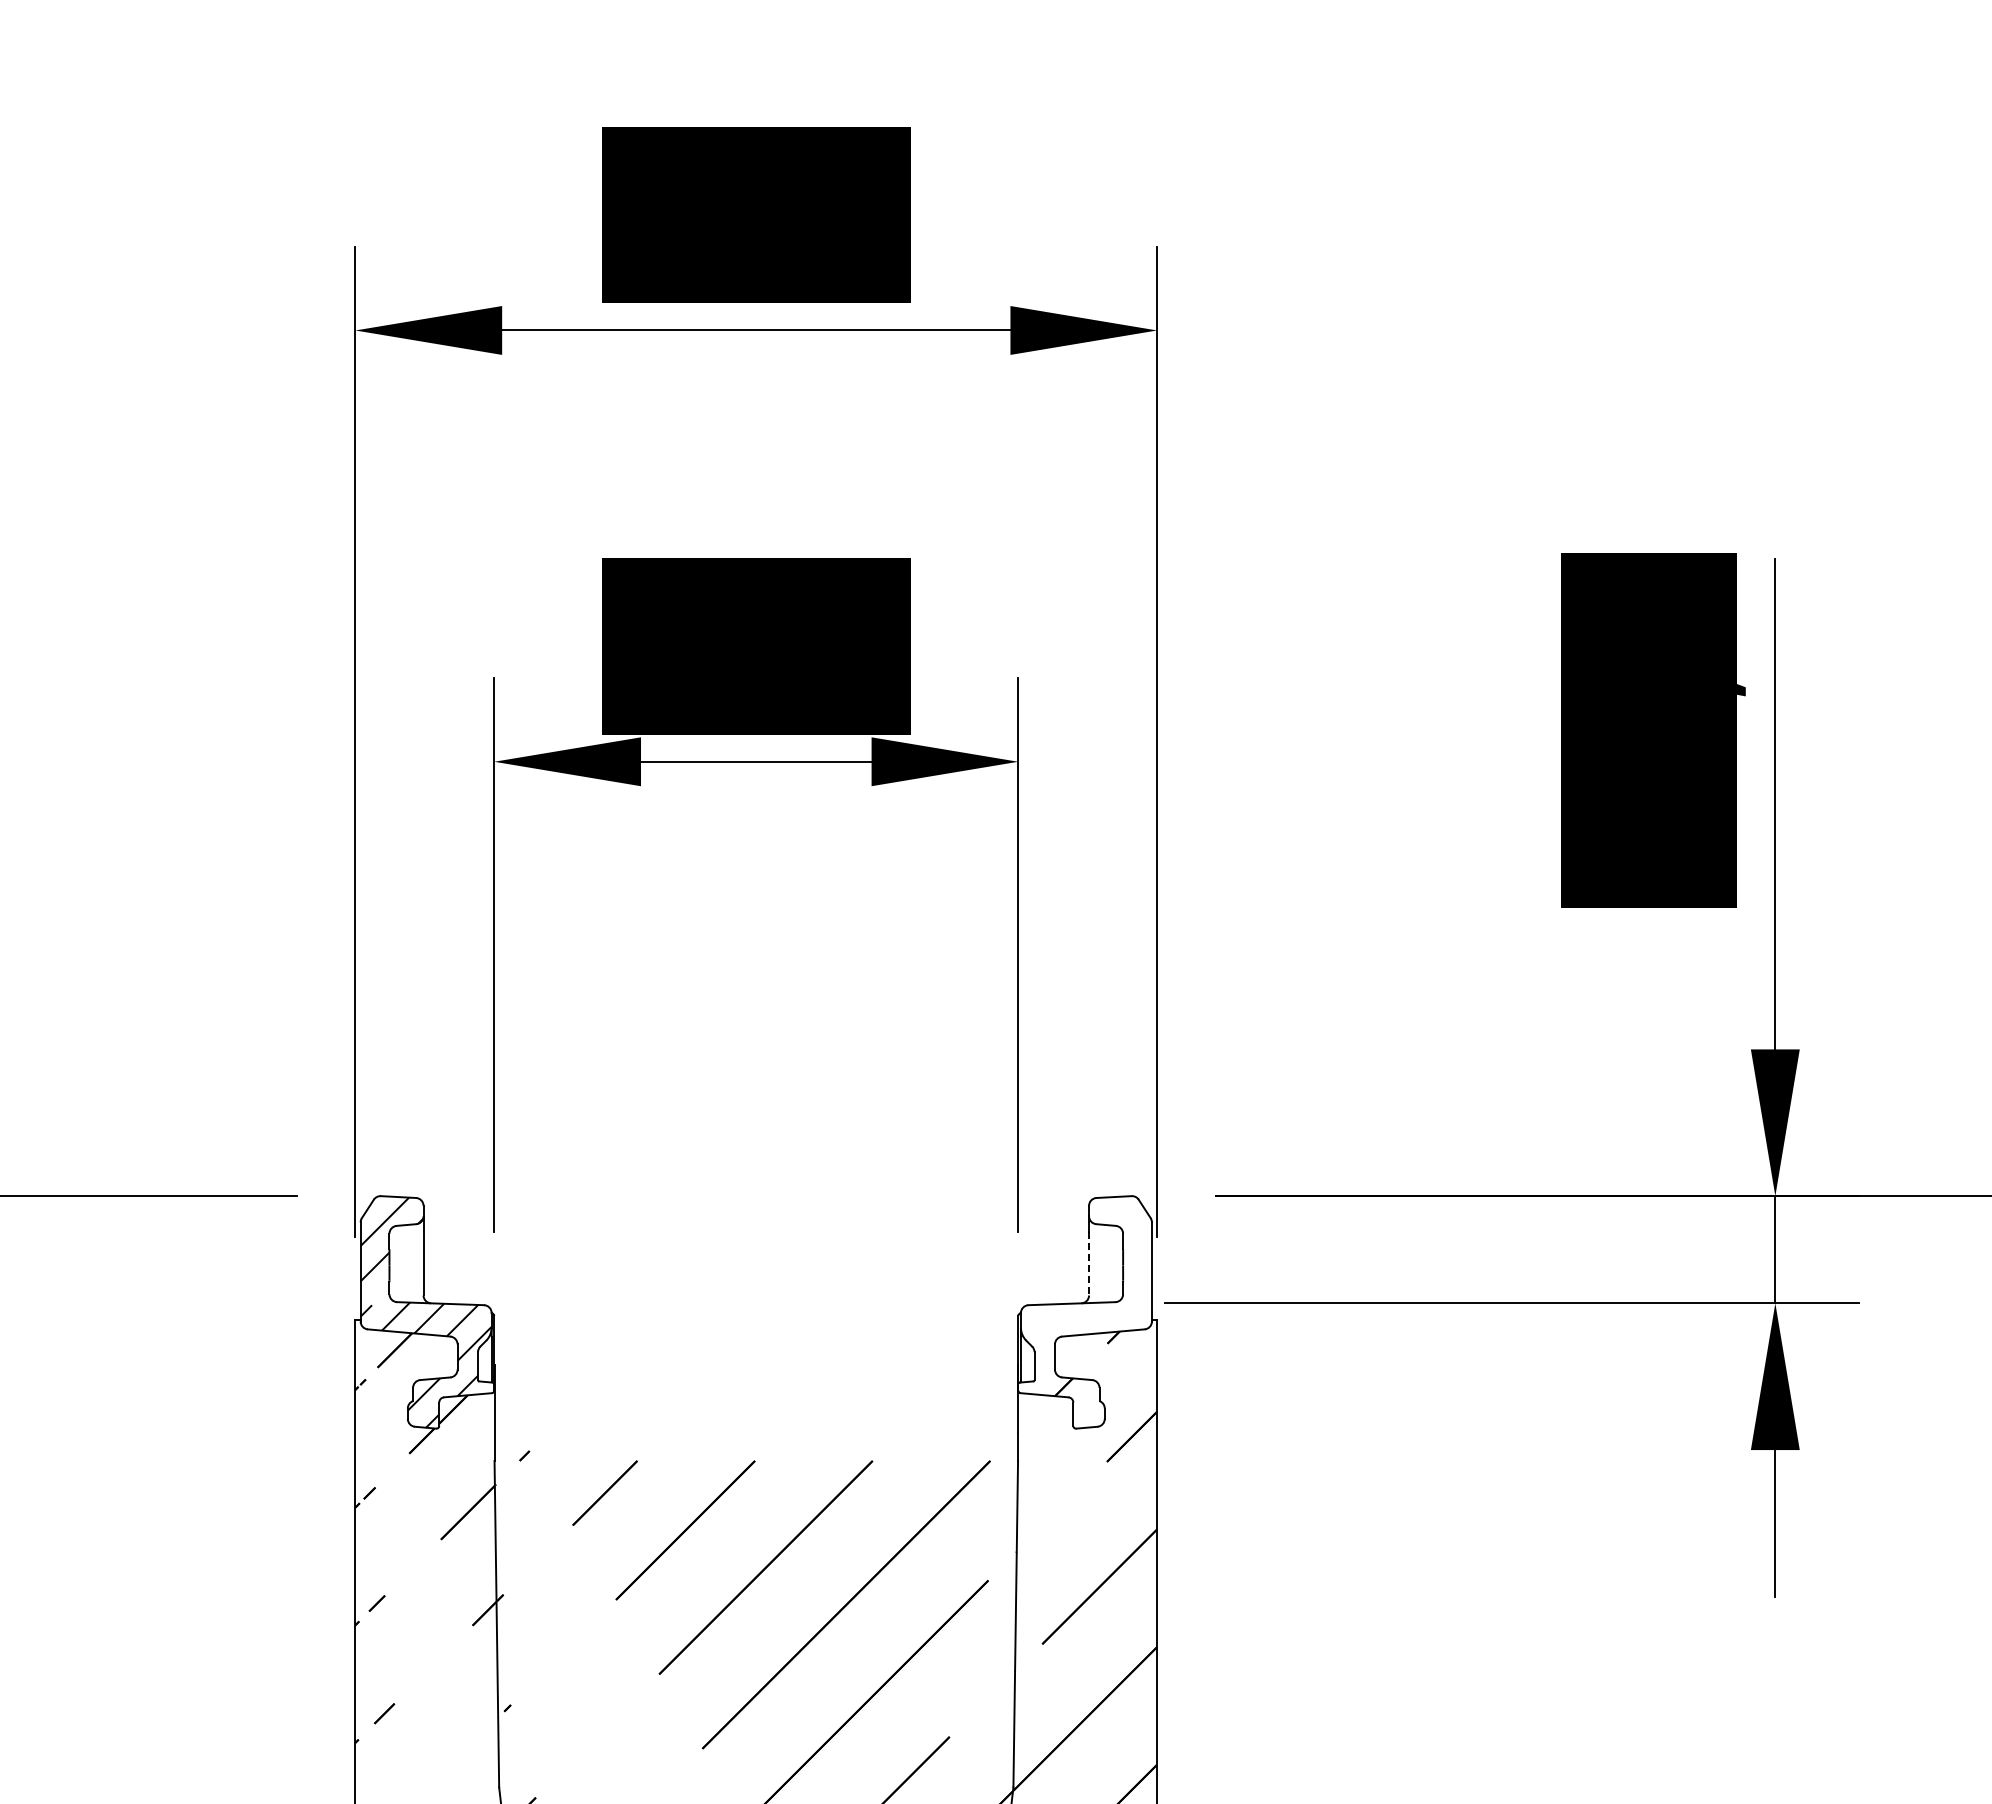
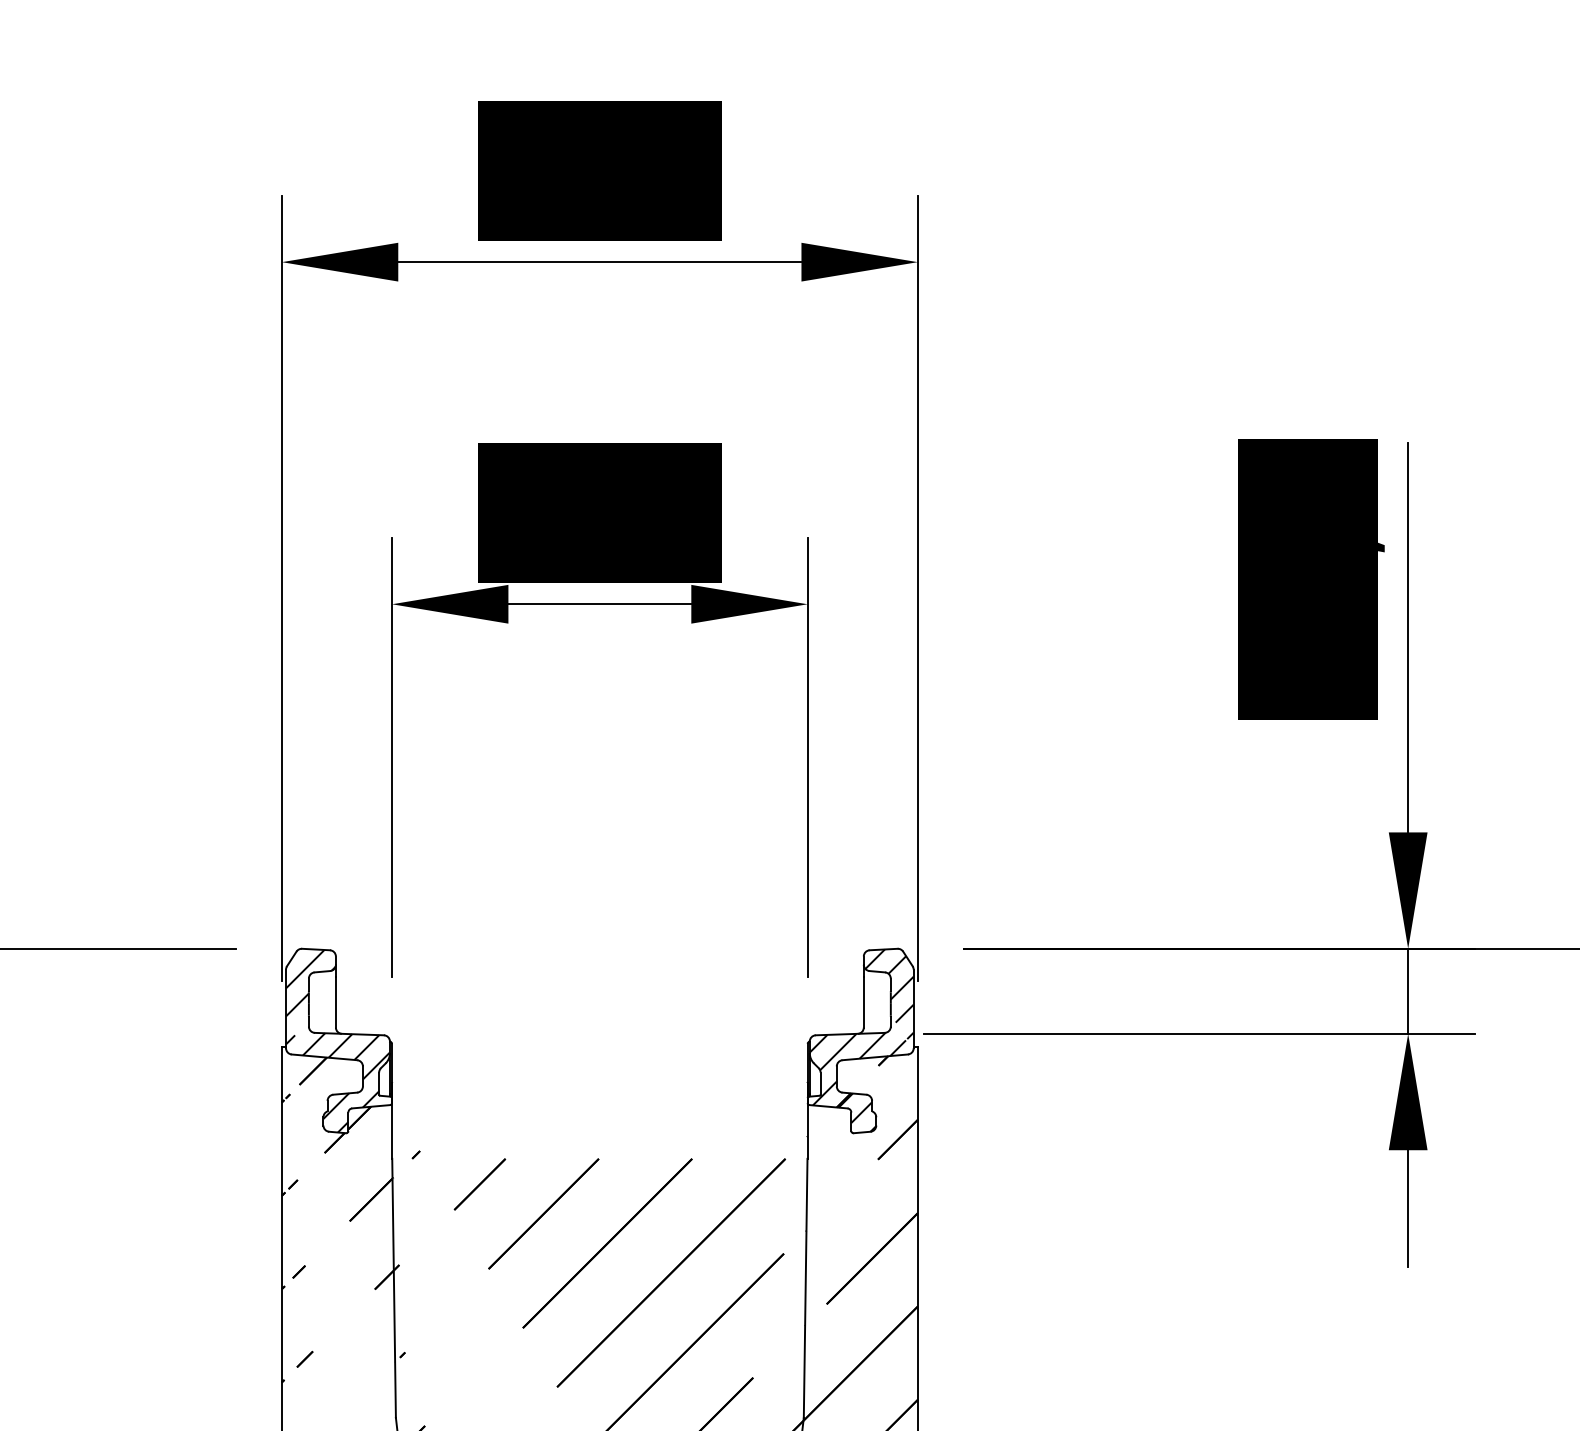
line: (1089, 1263) -> (864, 1002), dashed -> solid
hatch: (1085, 1311) -> (860, 1040), added

